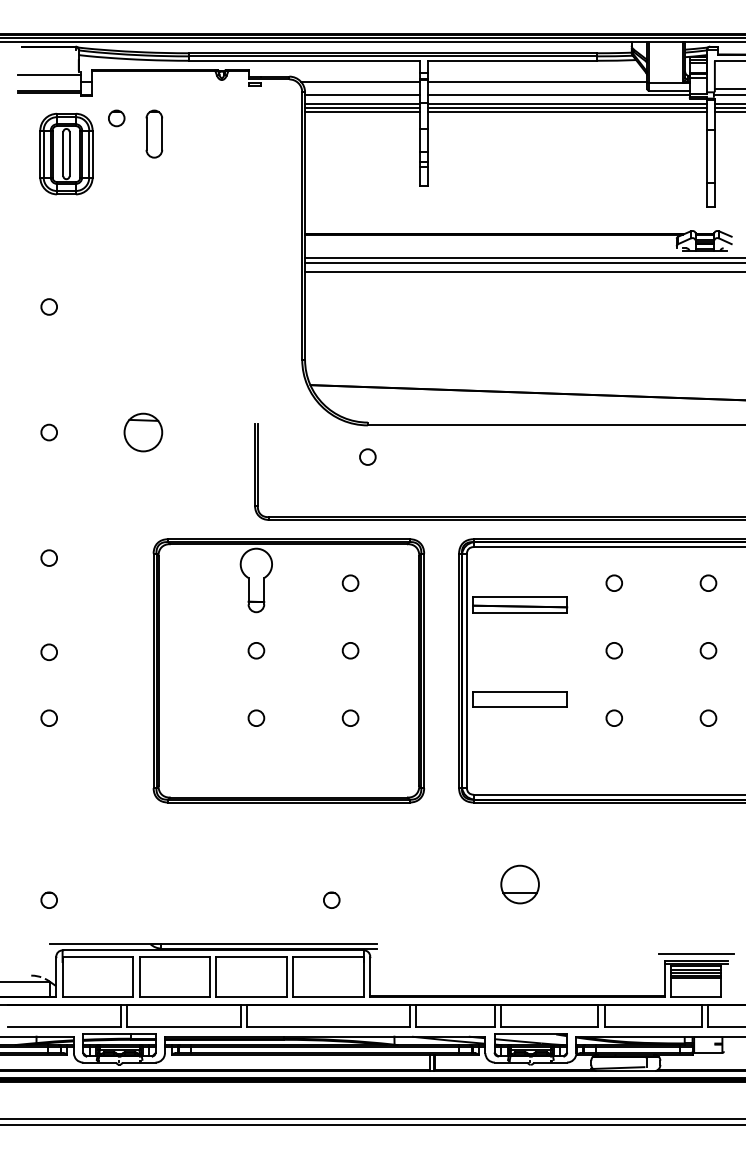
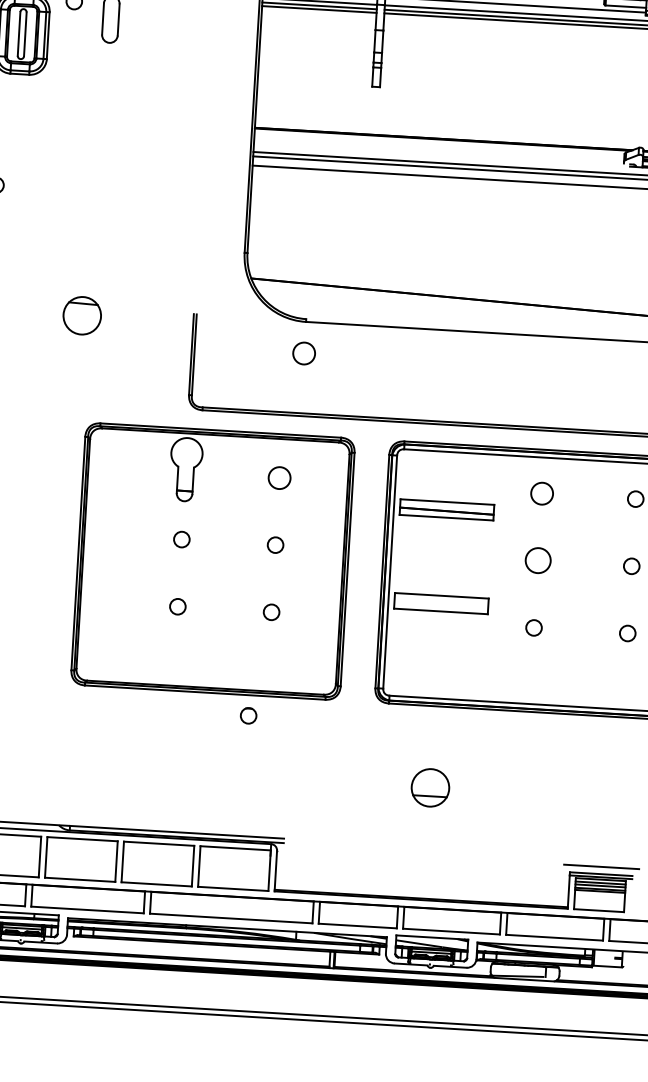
circle: (367, 456) -> (303, 352), size x1.4
circle: (350, 582) -> (279, 477), size x1.4
circle: (613, 582) -> (541, 492), size x1.4
circle: (613, 650) -> (537, 560), size x1.6
circle: (331, 899) -> (248, 715), moved

